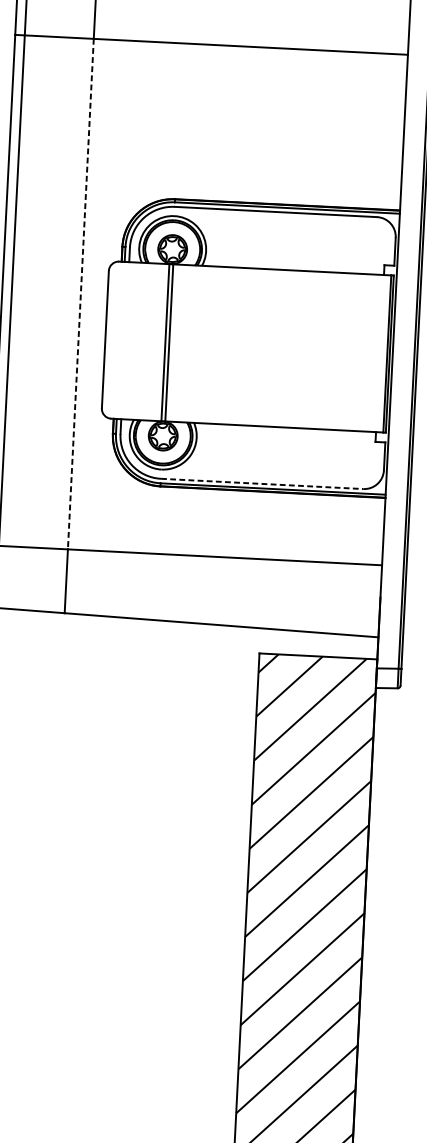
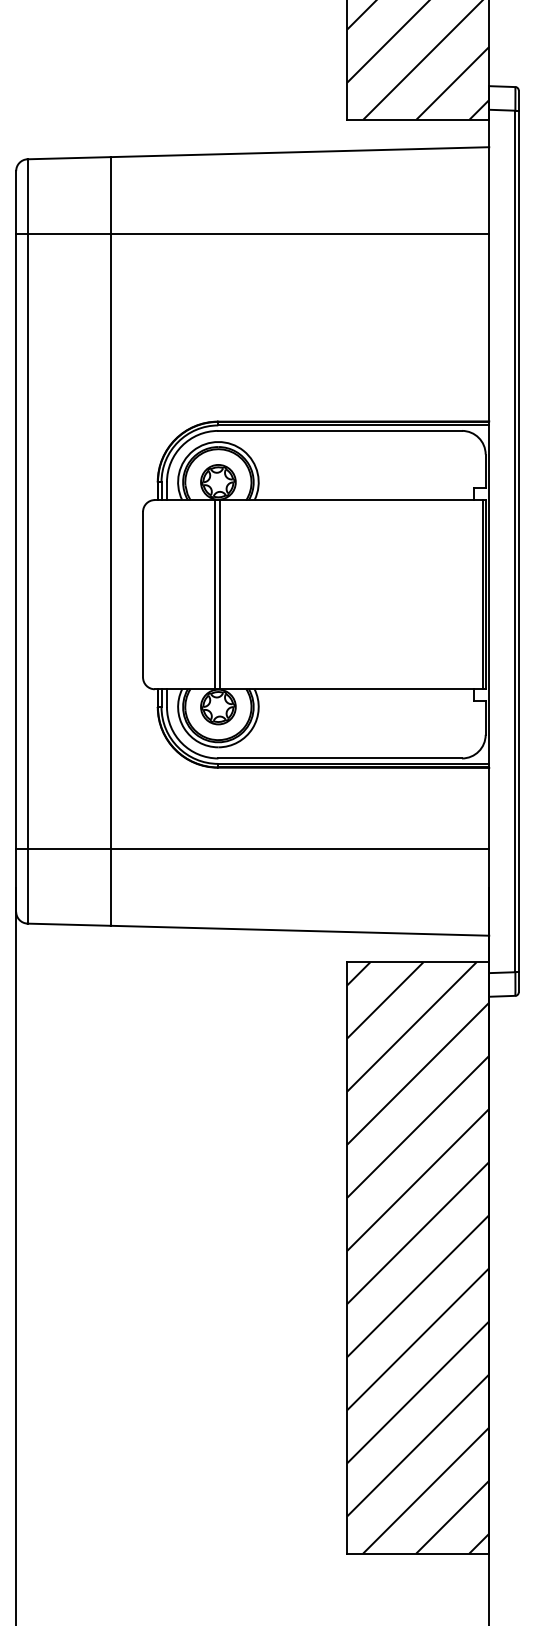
line: (80, 294) -> (110, 541), dashed -> solid
line: (262, 483) -> (340, 758), dashed -> solid

